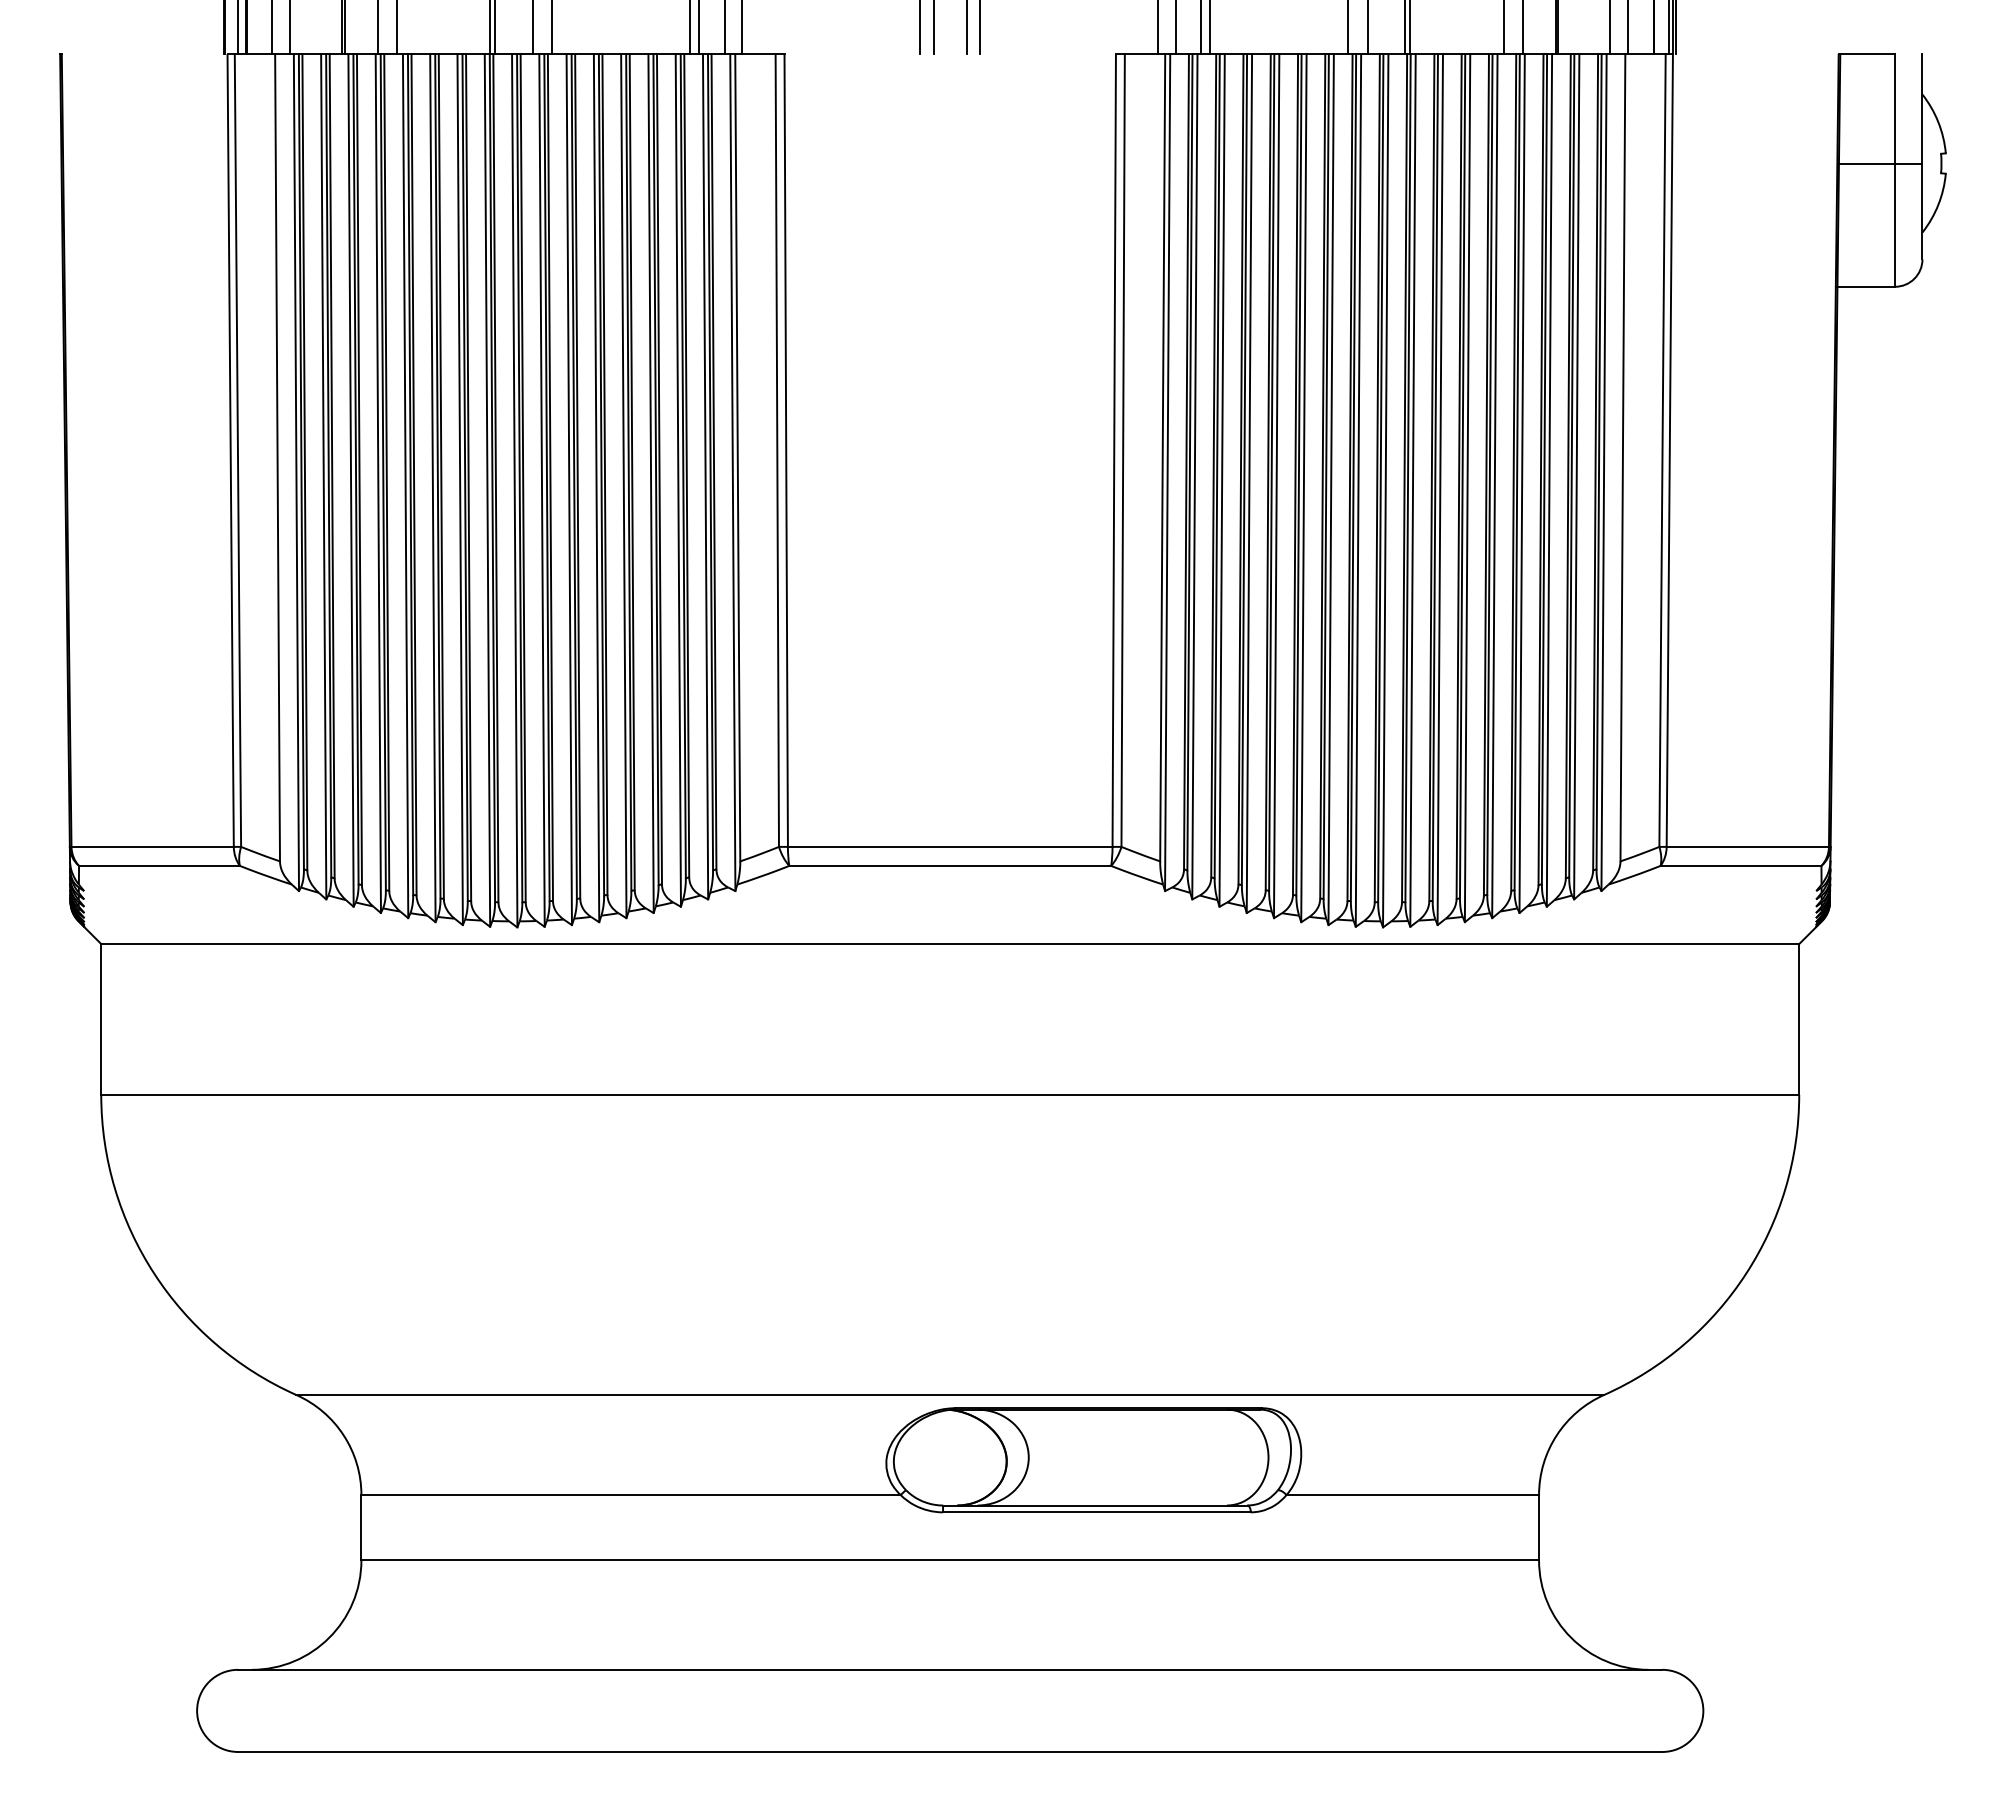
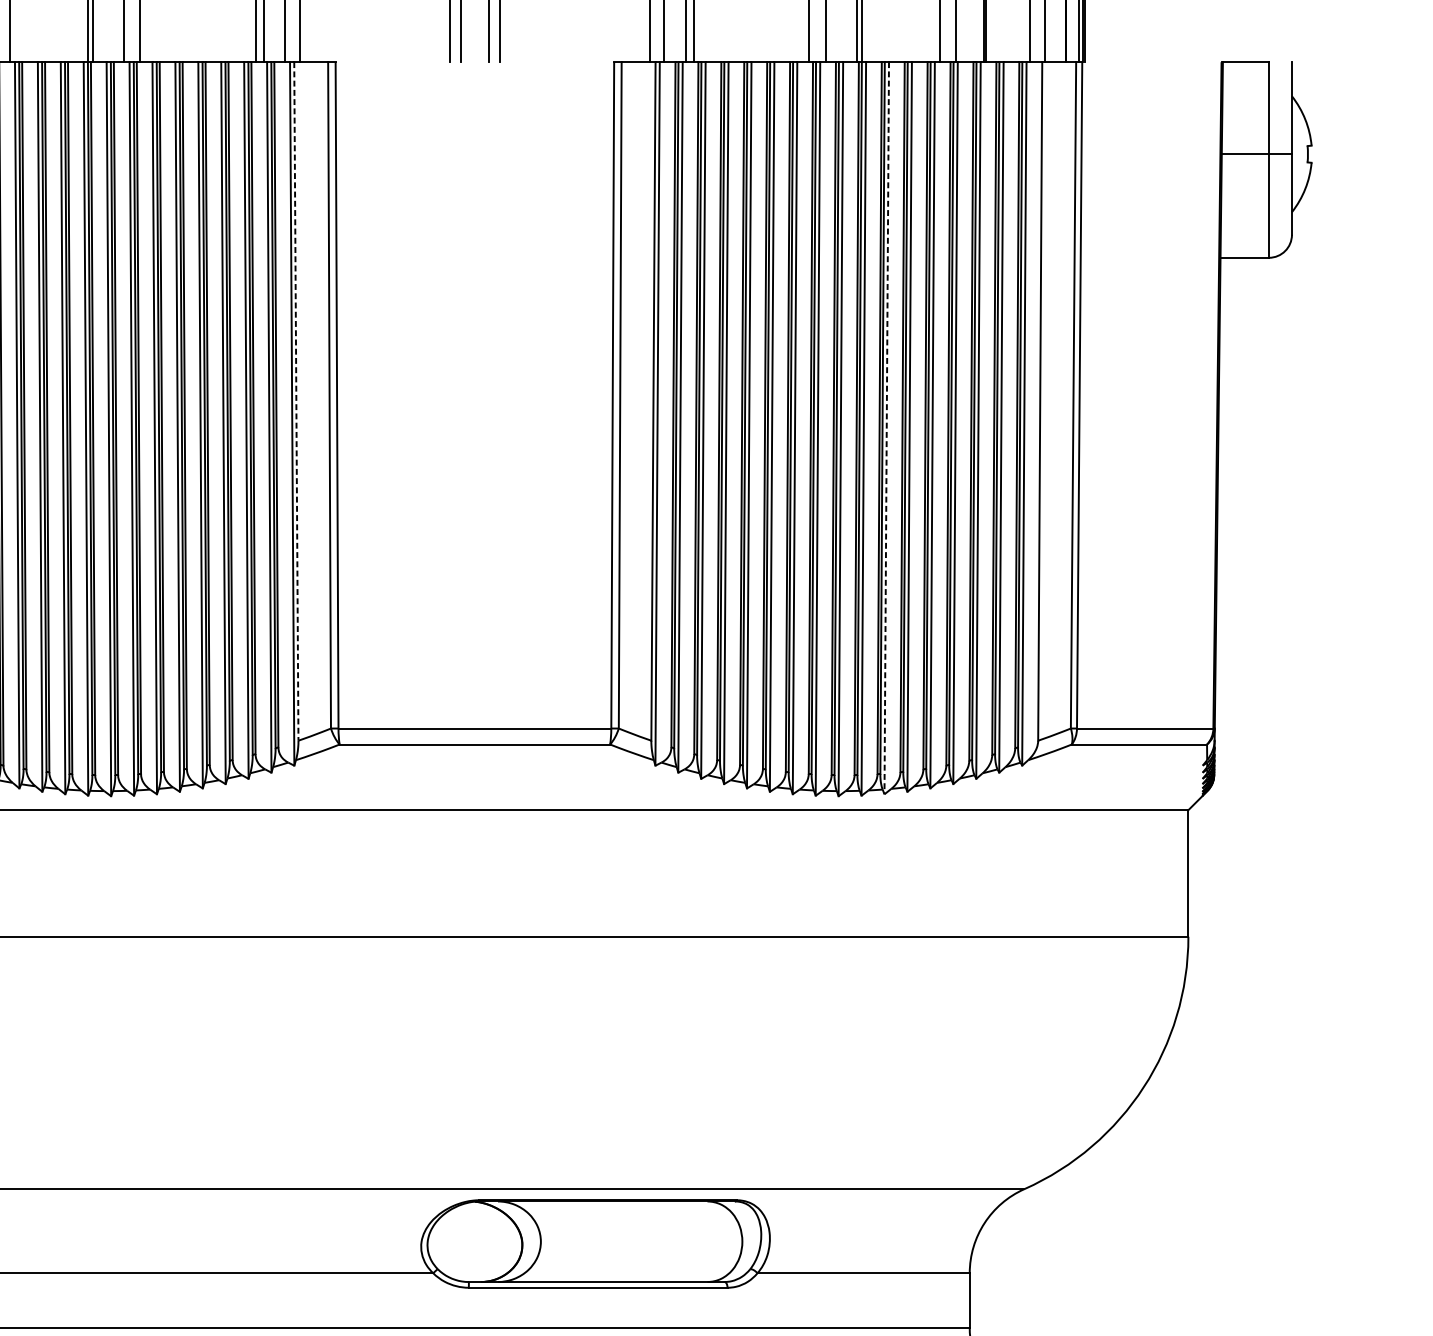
line: (737, 457) -> (296, 401), solid -> dashed
line: (1440, 489) -> (886, 428), solid -> dashed

